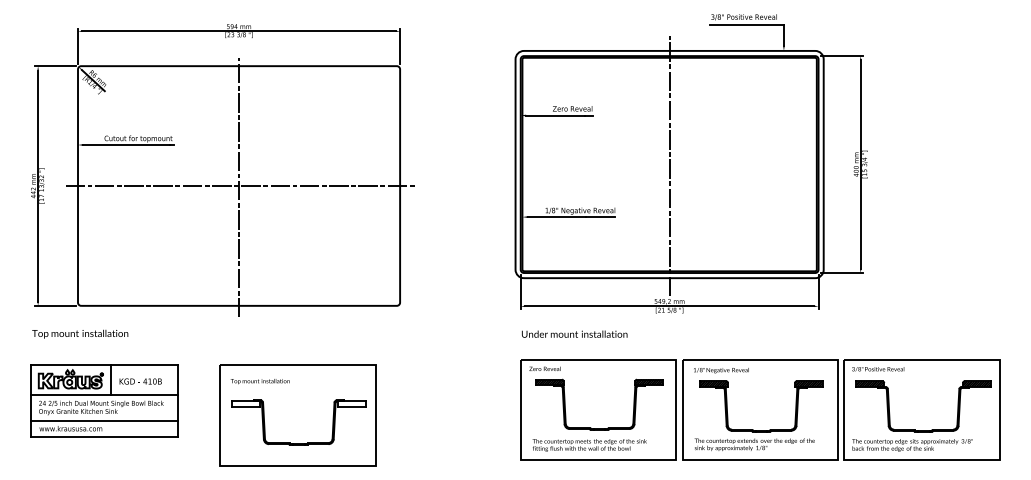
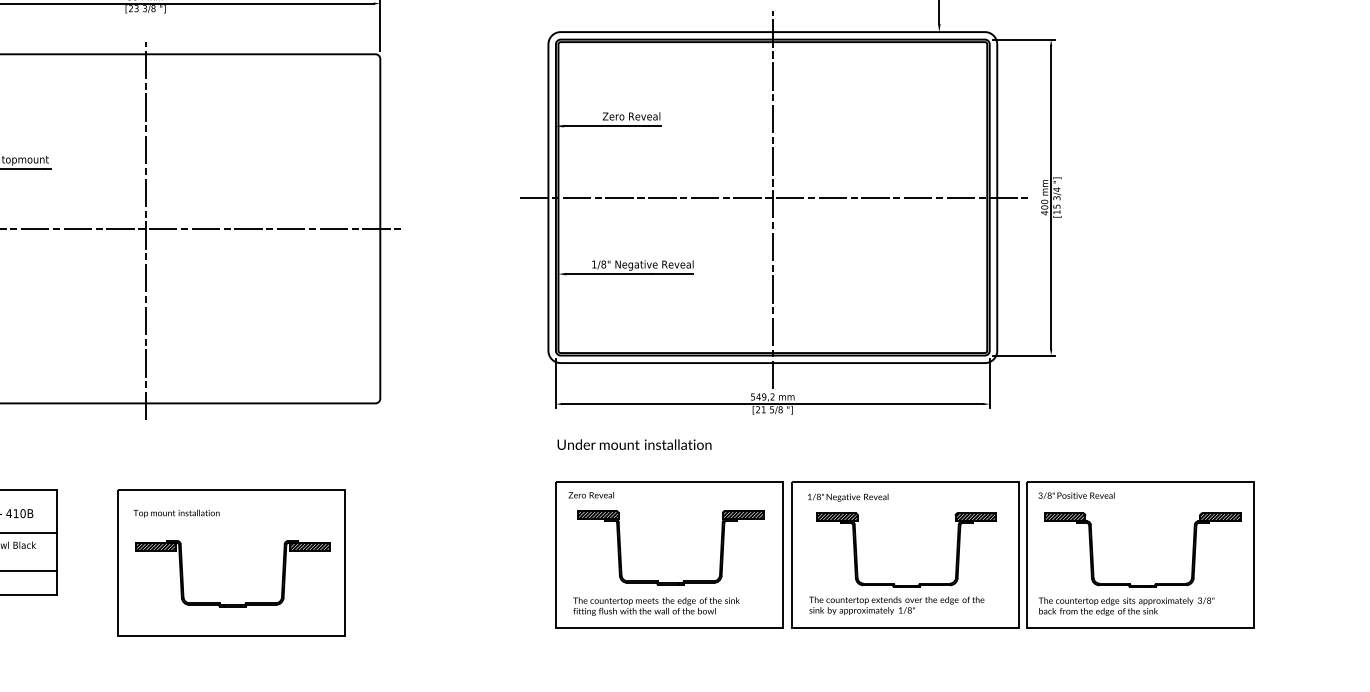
line: (670, 164) -> (774, 197), added
hatch: (246, 403) -> (156, 545), added
hatch: (351, 403) -> (309, 545), added

